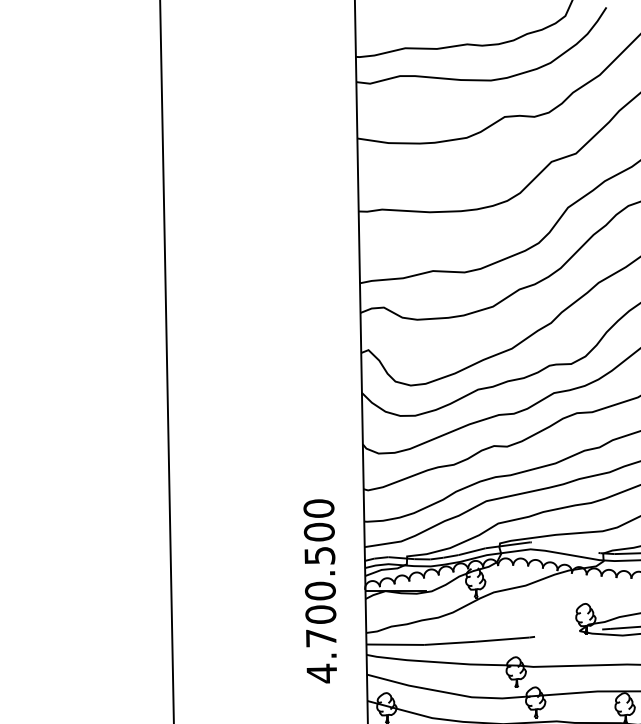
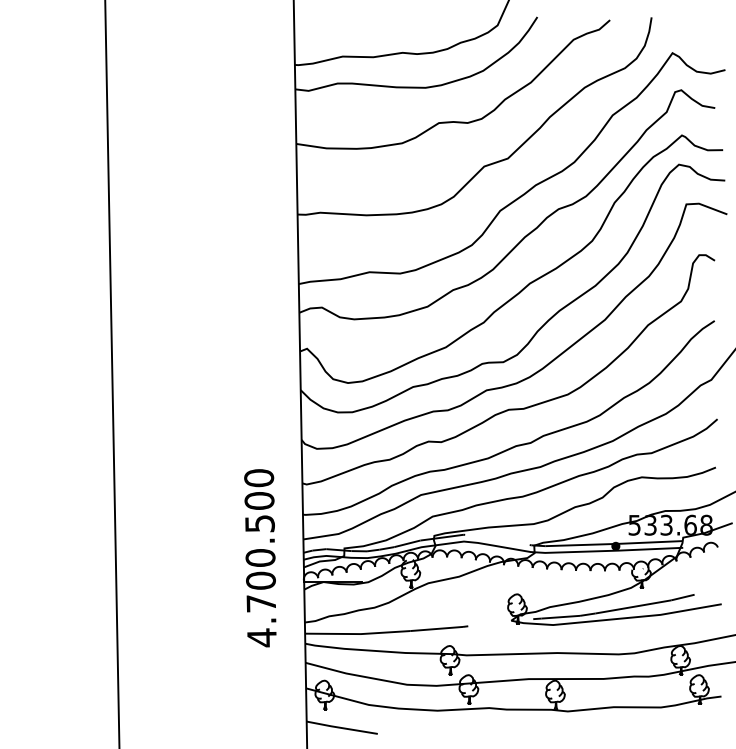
text: (320, 591) -> (260, 558), moved

